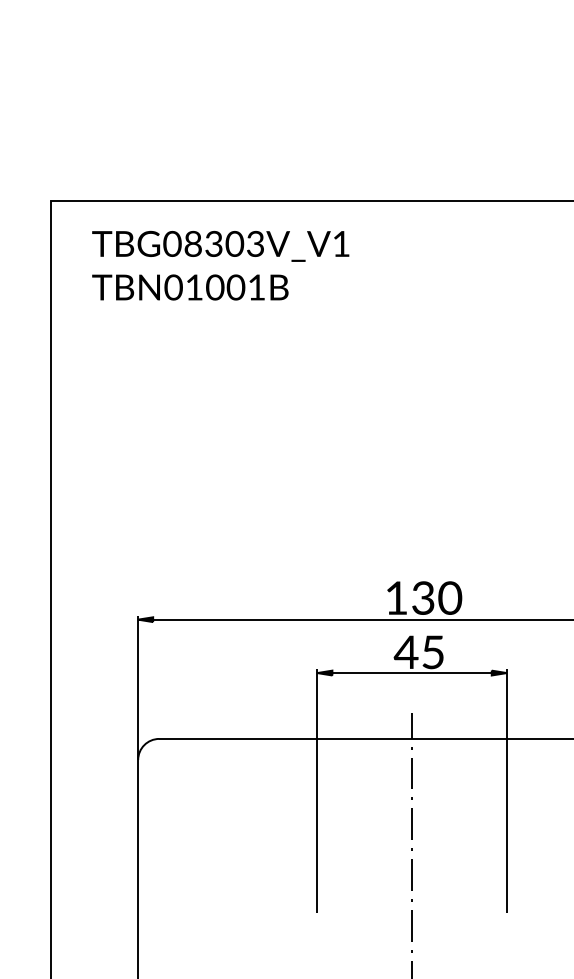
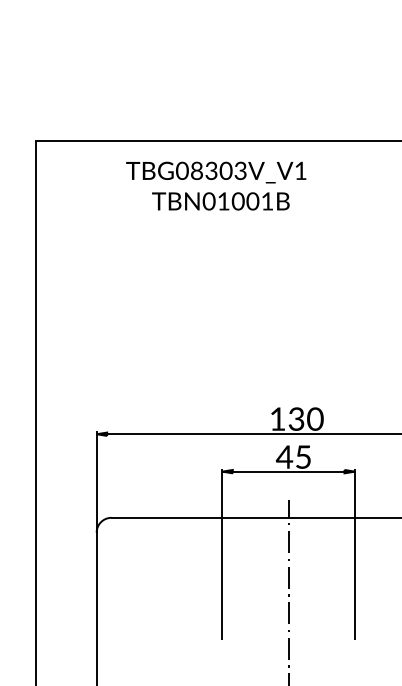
text: (220, 245) -> (216, 171), moved
text: (190, 287) -> (220, 201), moved

